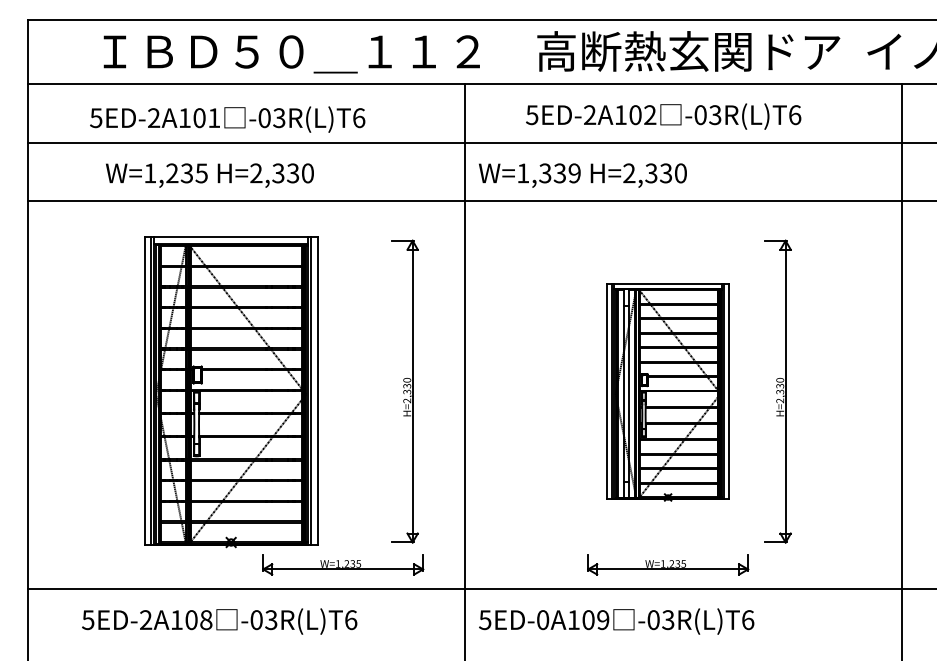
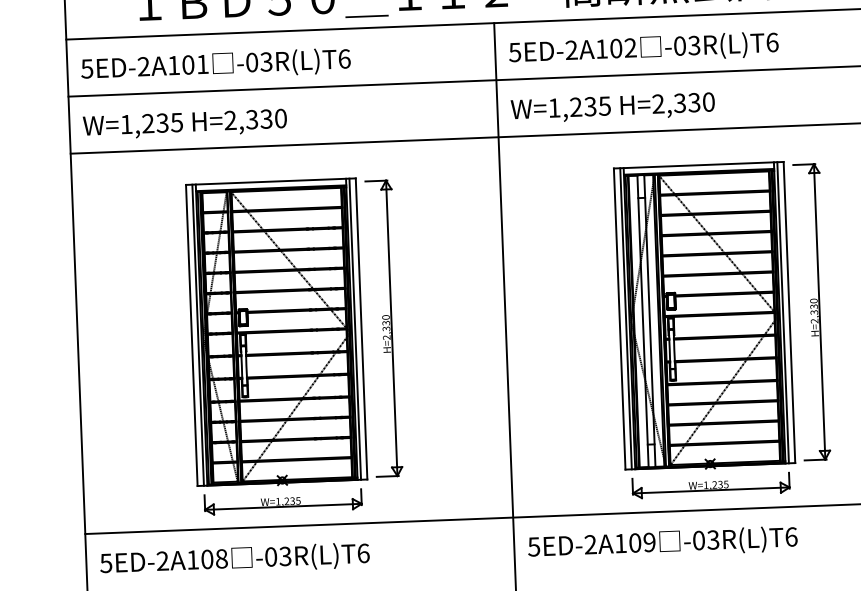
text: (663, 116) -> (643, 48), moved
text: (227, 119) -> (215, 65), moved
text: (559, 173) -> (589, 106), W=1,339 -> W=1,235
text: (209, 175) -> (184, 124), moved
part: (404, 391) -> (383, 328), moved
part: (667, 392) -> (703, 317), size x1.43
part: (343, 564) -> (283, 502), moved
text: (543, 620) -> (591, 545), 5ED-0A109 -> 5ED-2A109
text: (219, 621) -> (234, 559), moved

